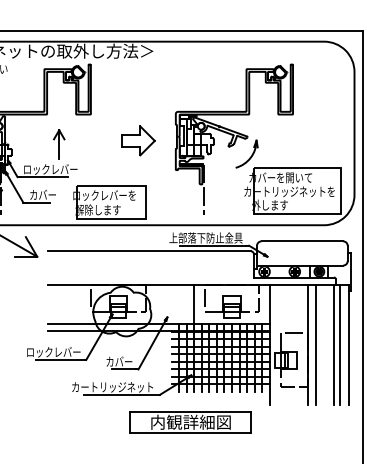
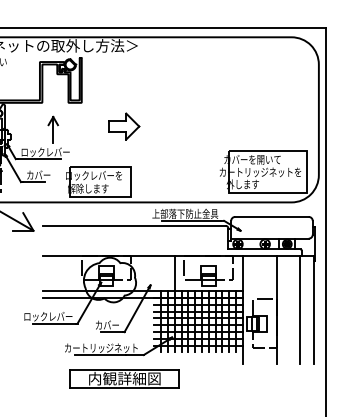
part: (234, 138) -> (210, 124), removed
line: (315, 344) -> (283, 309), removed
line: (339, 344) -> (305, 309), removed
part: (190, 422) -> (124, 378), moved

